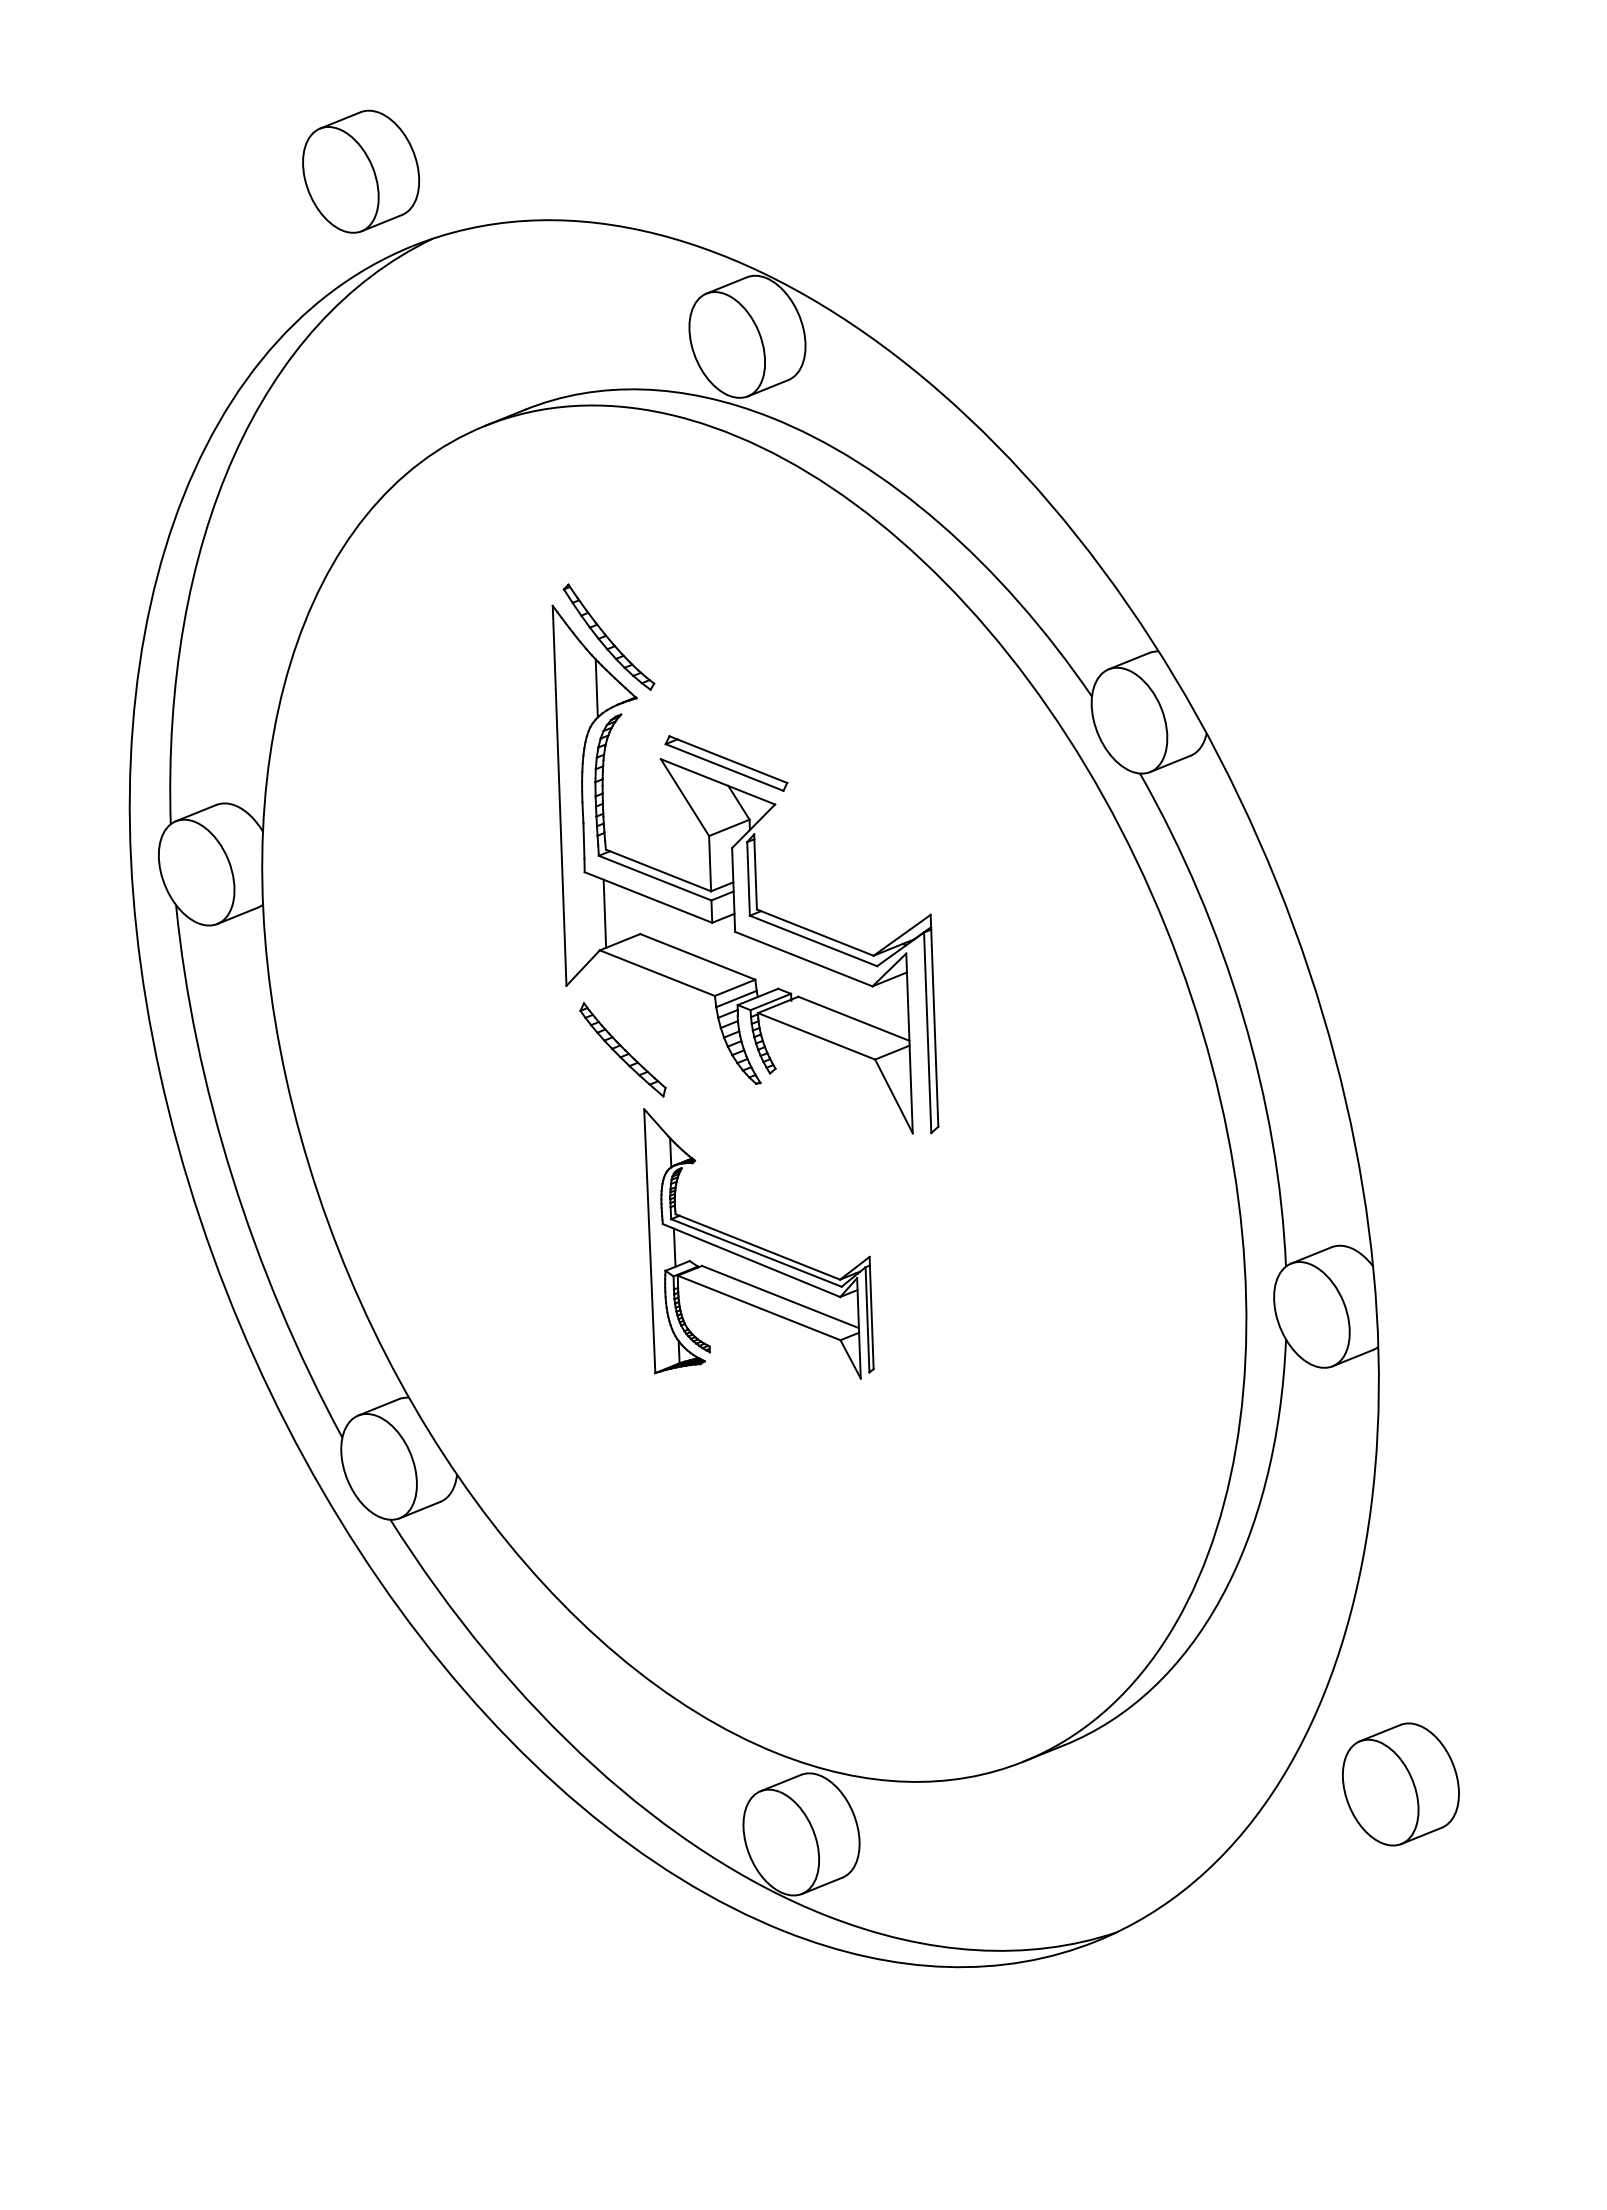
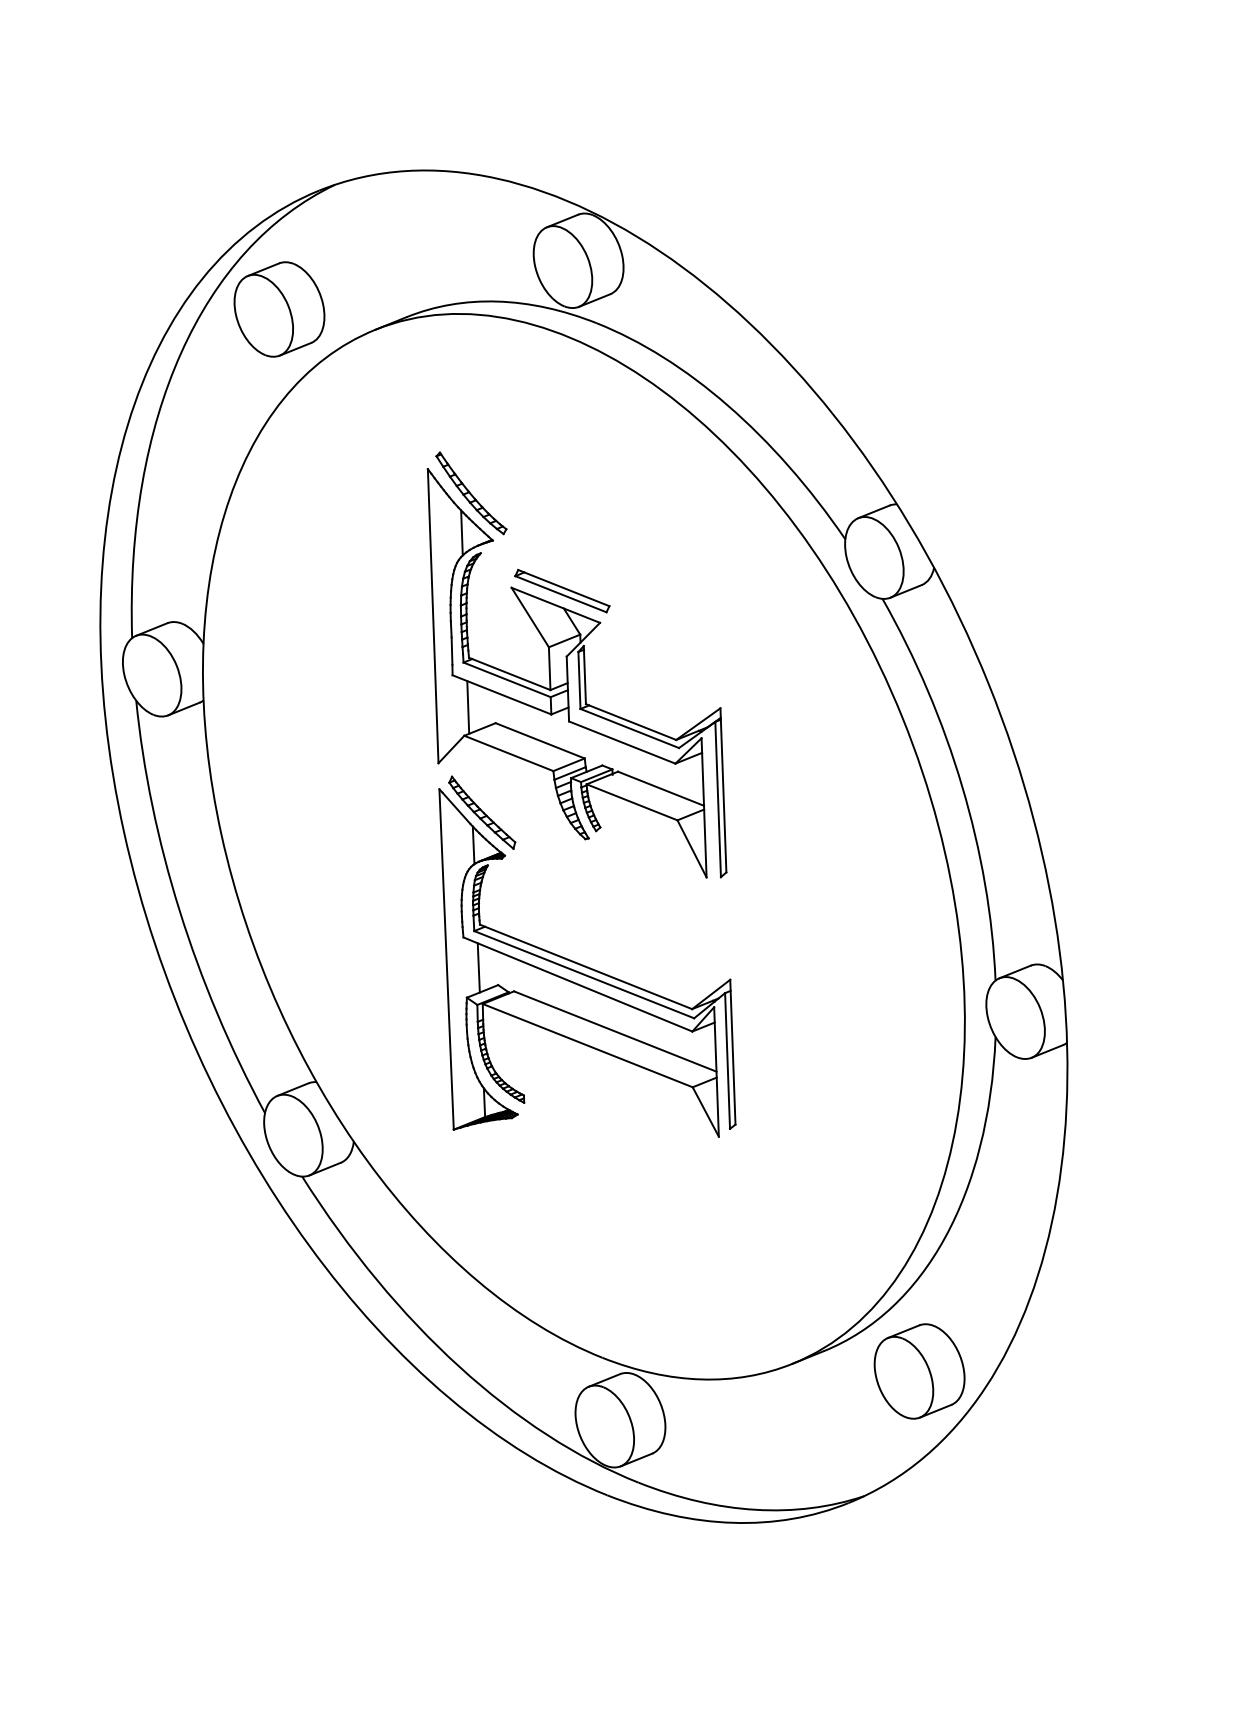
part: (361, 171) -> (279, 309), moved
part: (758, 1243) -> (587, 962), size x1.67
part: (1400, 1784) -> (919, 1371), moved

